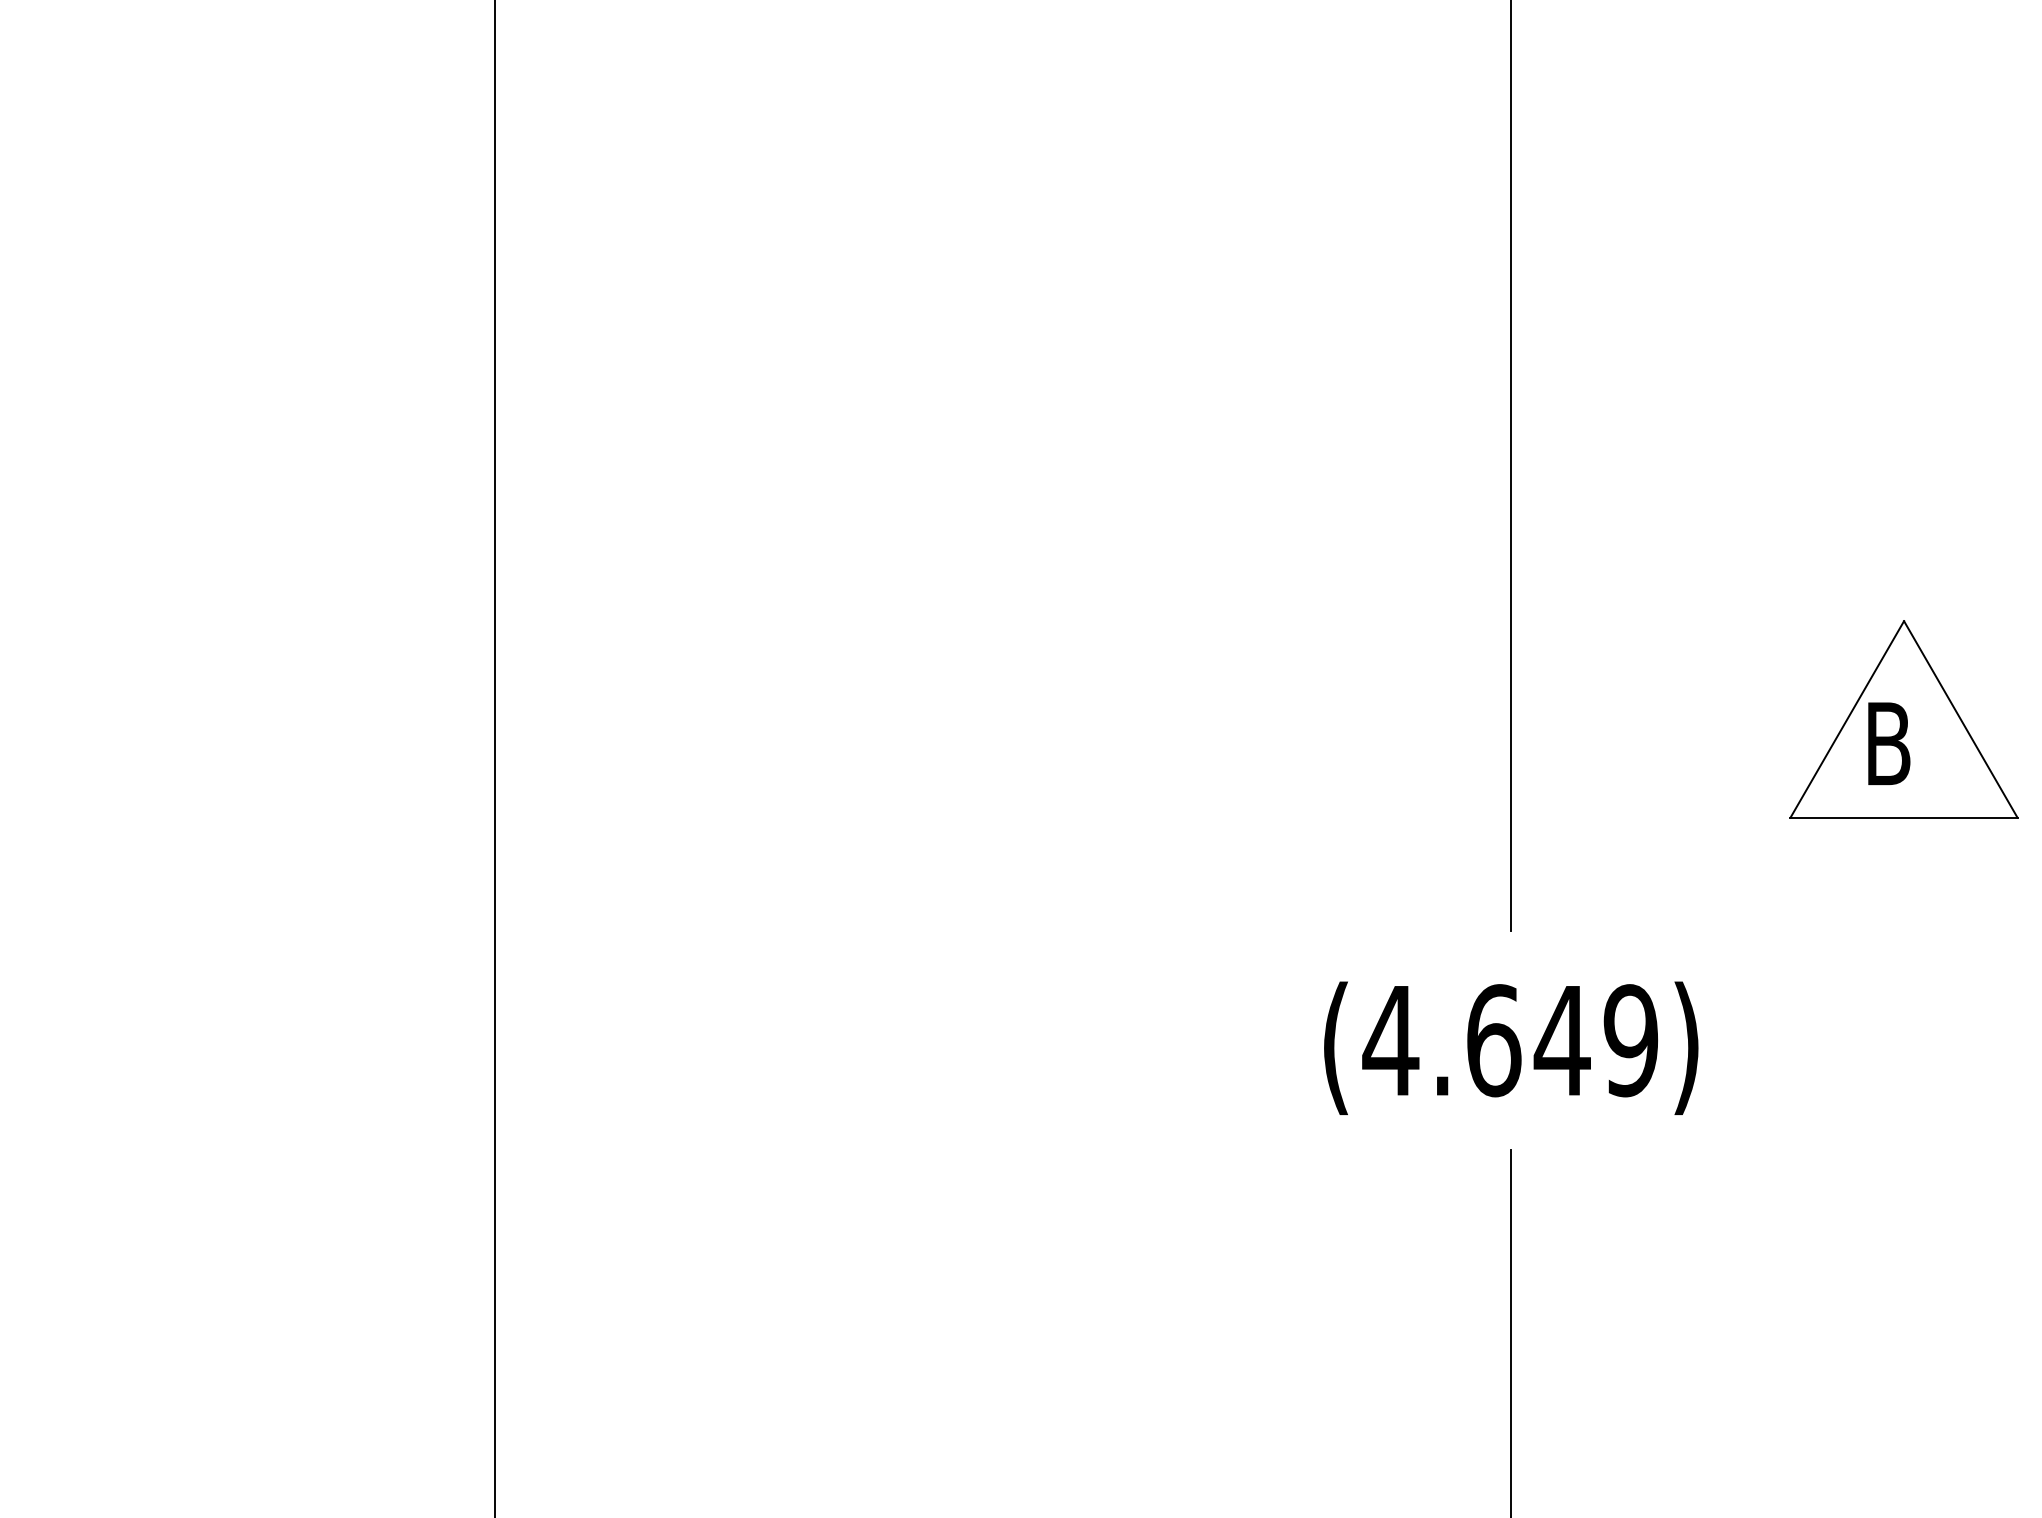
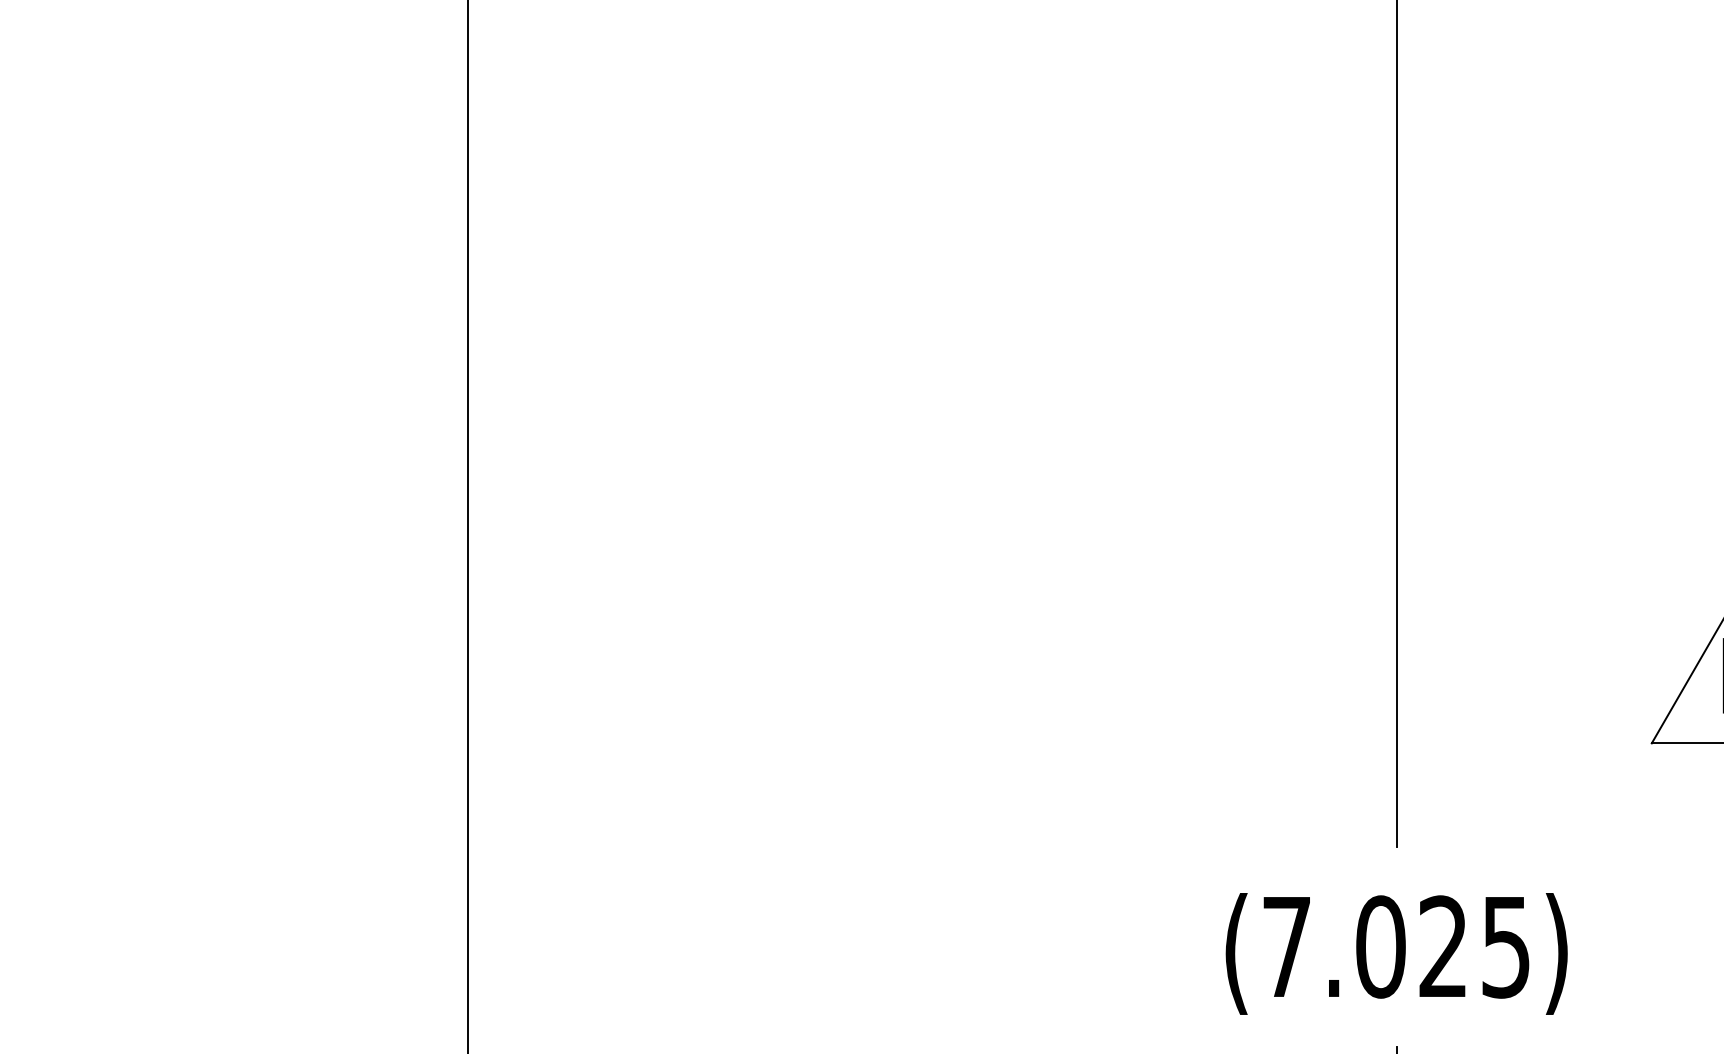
text: (1510, 1040) -> (1396, 946), (4.649) -> (7.025)

